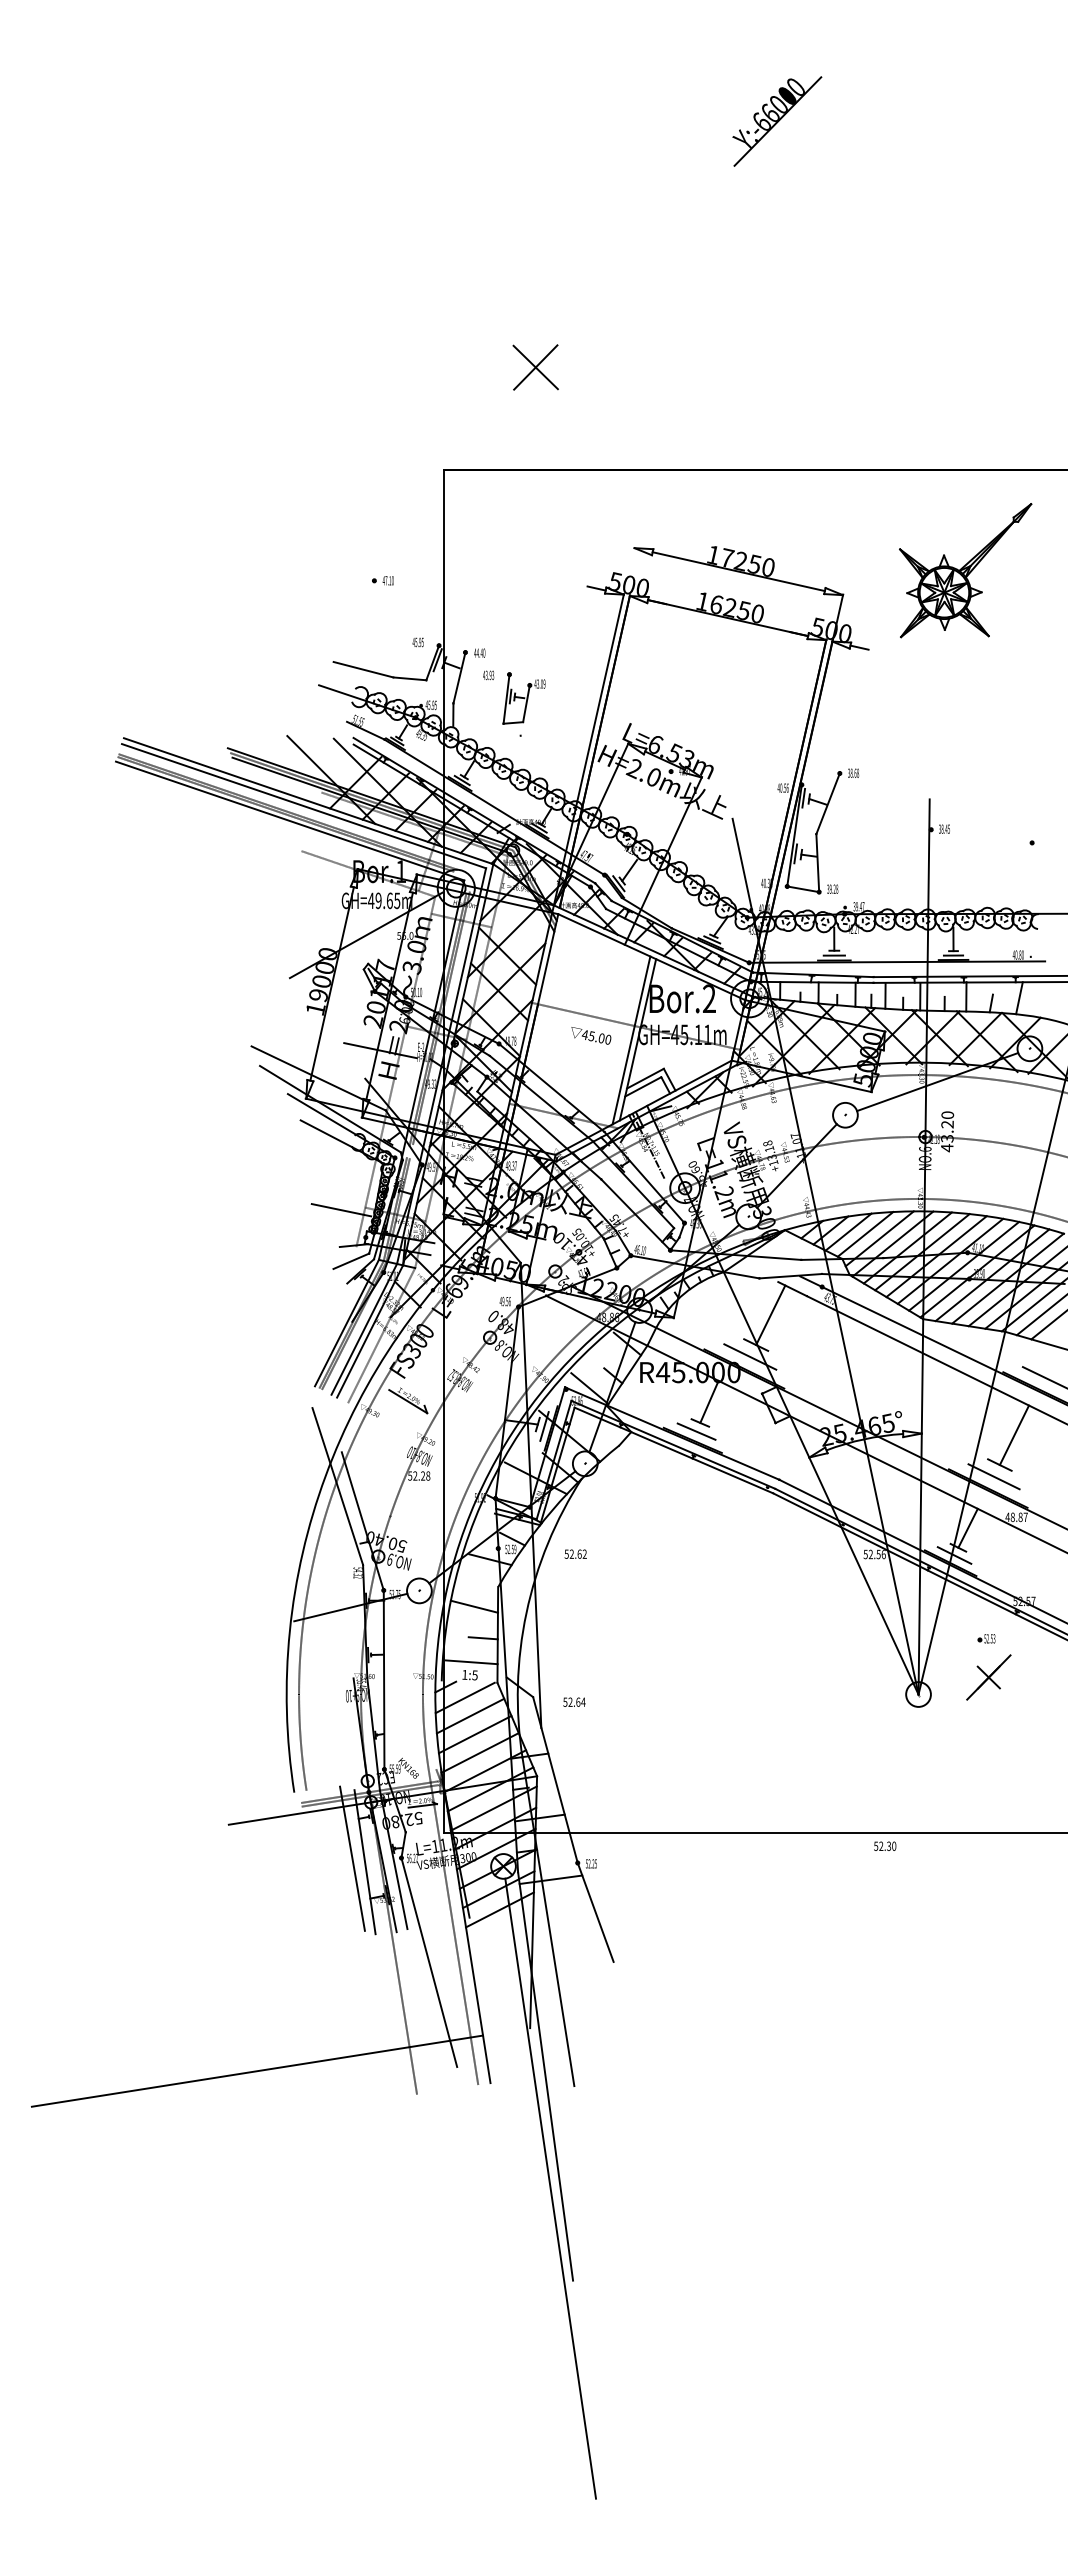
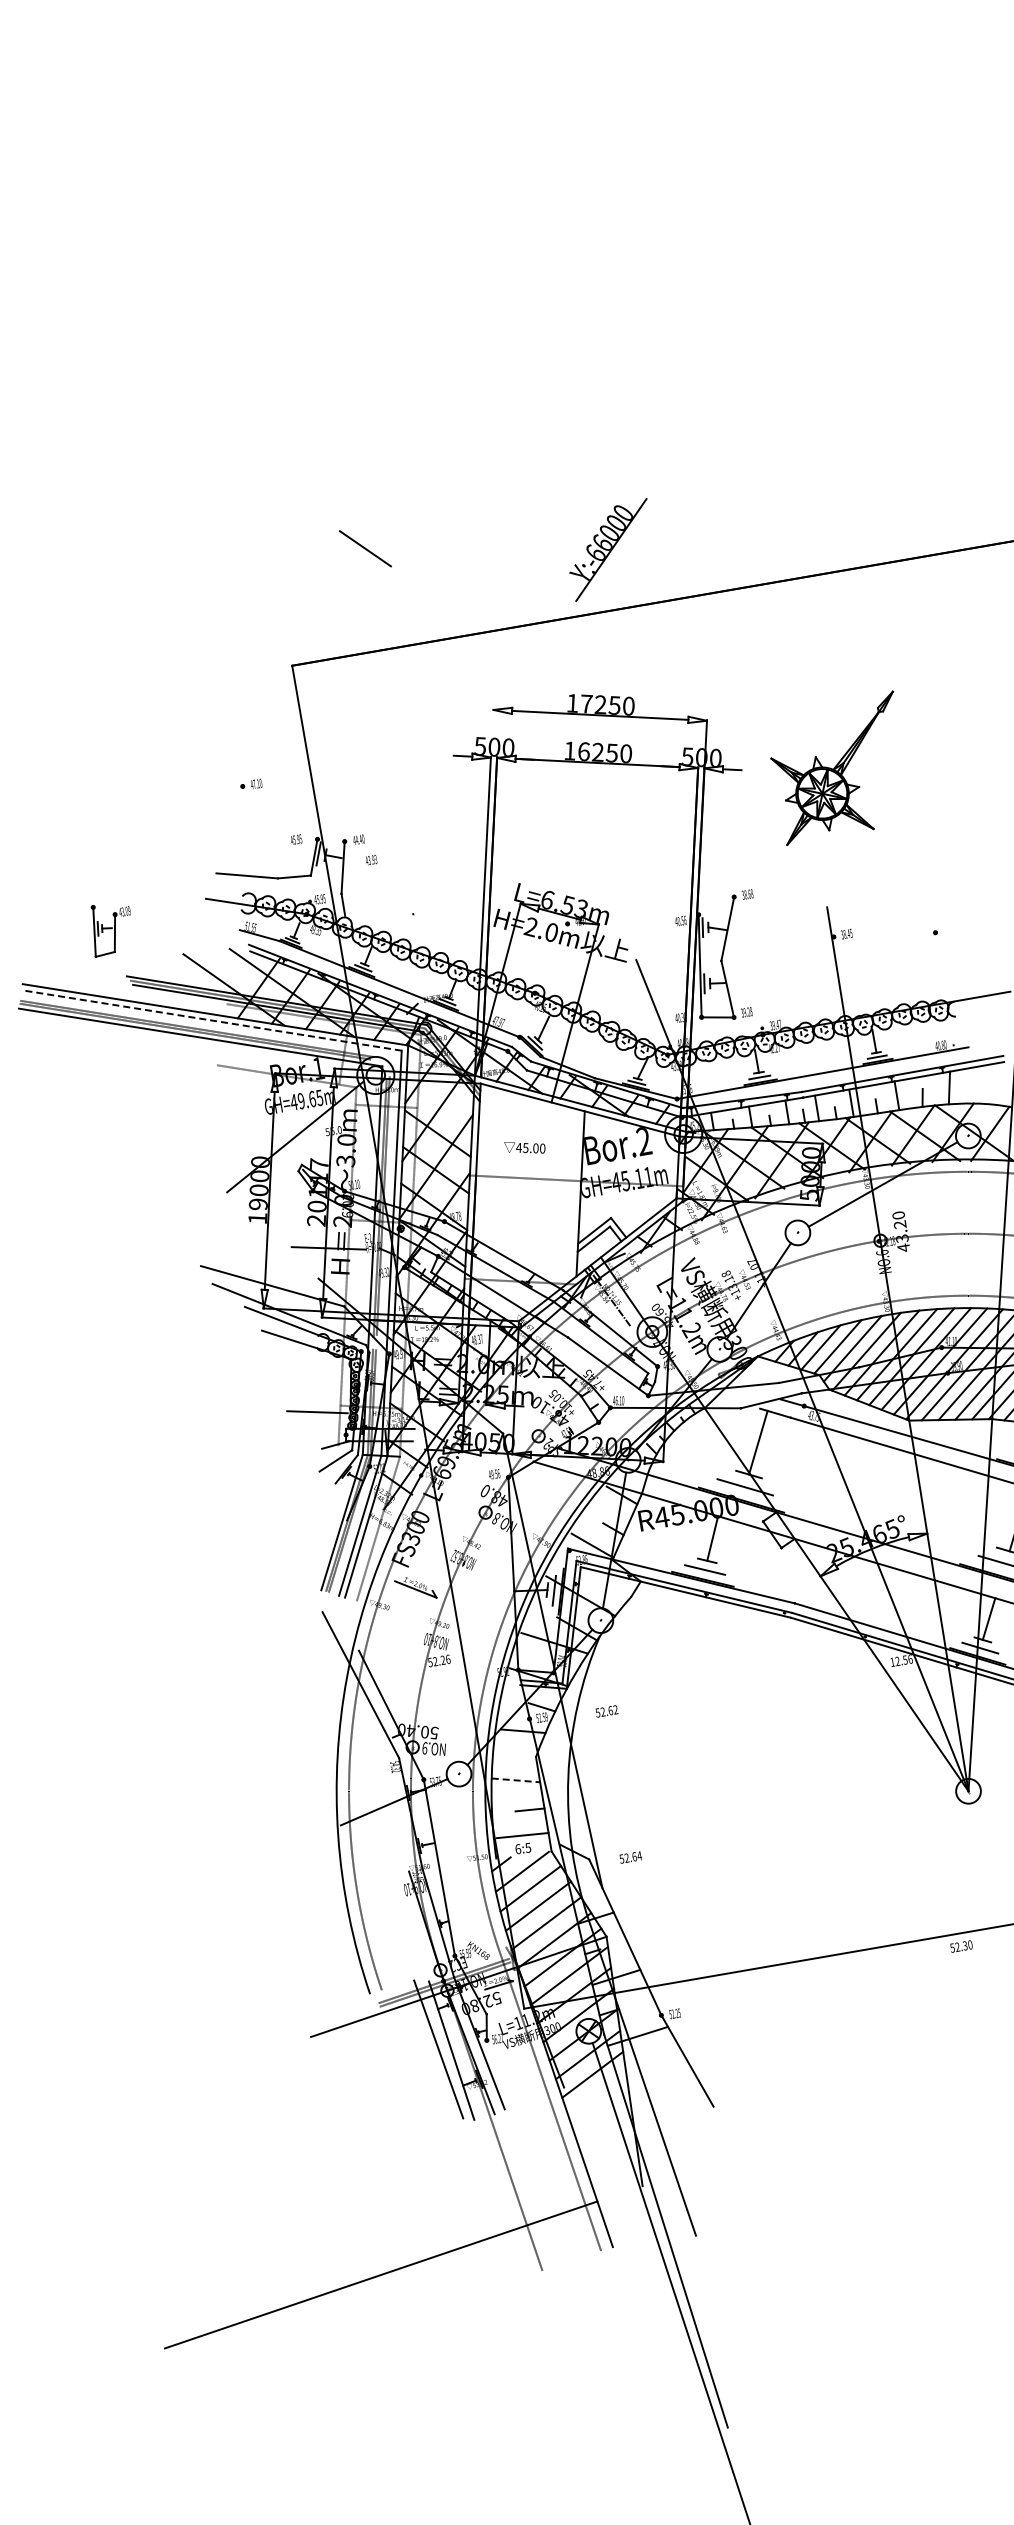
part: (777, 121) -> (610, 550), moved
line: (535, 367) -> (365, 548), removed
part: (965, 570) -> (839, 768), moved
part: (523, 698) -> (111, 928), moved
line: (303, 806) -> (211, 1020), solid -> dashed
text: (591, 1035) -> (525, 1147), moved
line: (631, 1040) -> (574, 1195), removed
text: (428, 1475) -> (448, 1658), 52.28 -> 52.26
text: (865, 1554) -> (892, 1662), 52.56 -> 12.56
line: (474, 1606) -> (515, 1780), solid -> dashed
text: (464, 1674) -> (517, 1848), 1:5 -> 6:5
line: (429, 1963) -> (532, 2139), removed

